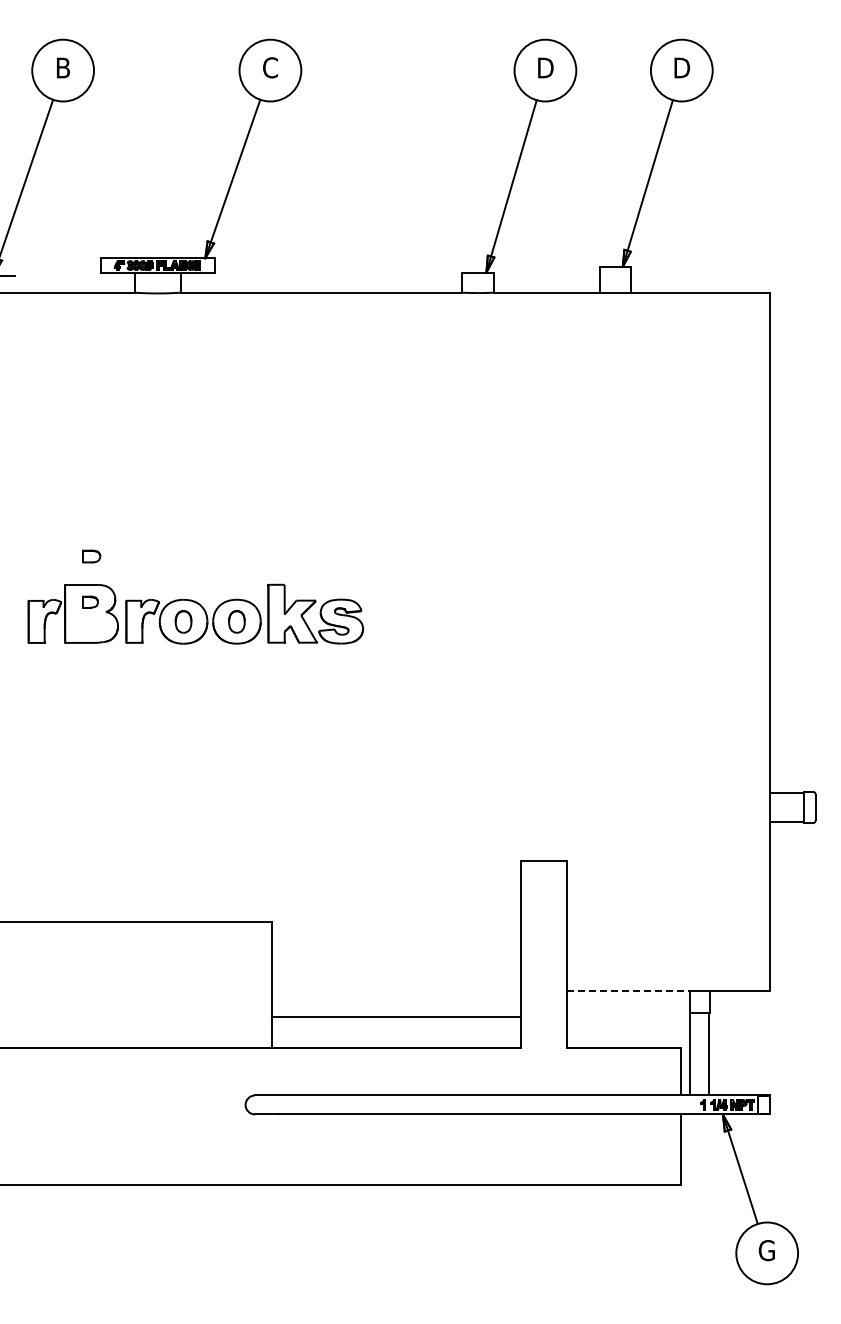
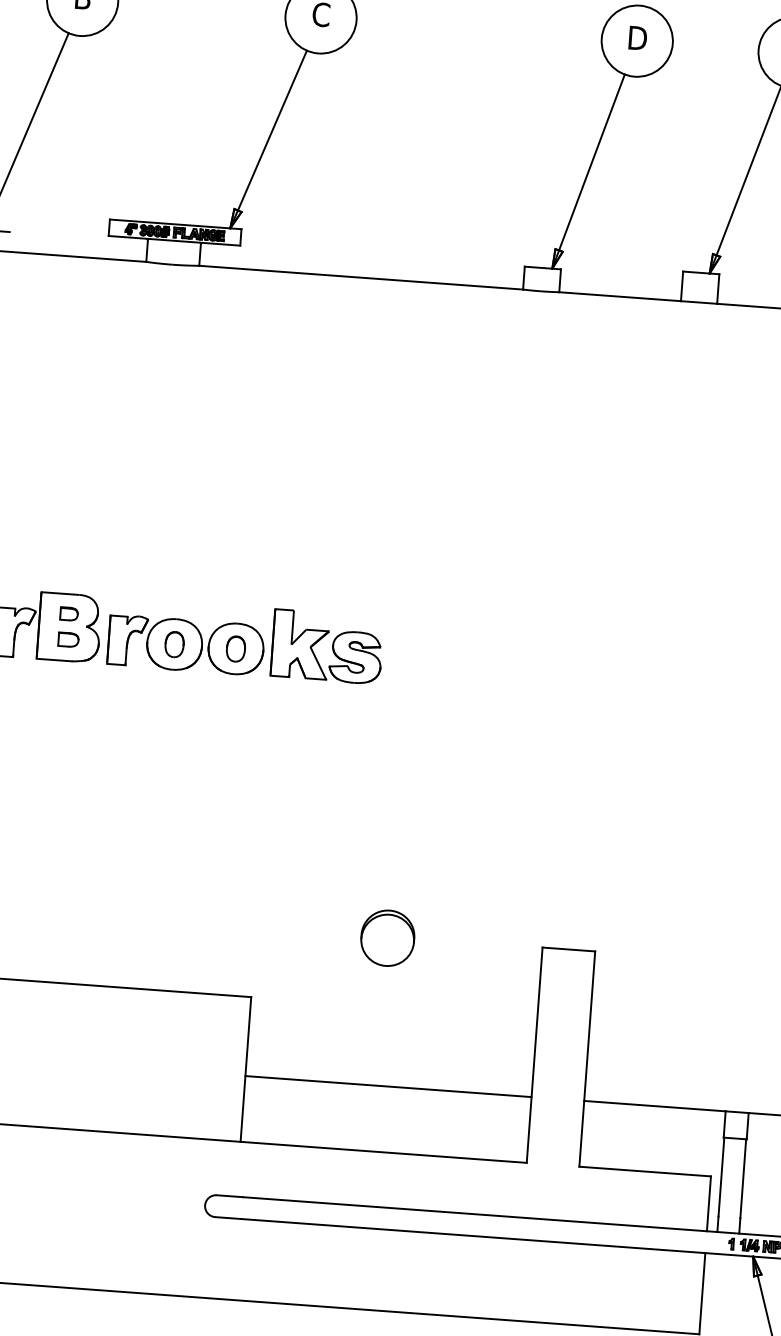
part: (91, 556) -> (68, 639), moved
part: (386, 862) -> (387, 938), added
line: (628, 990) -> (655, 1106), dashed -> solid
line: (396, 1016) -> (388, 1086), moved

